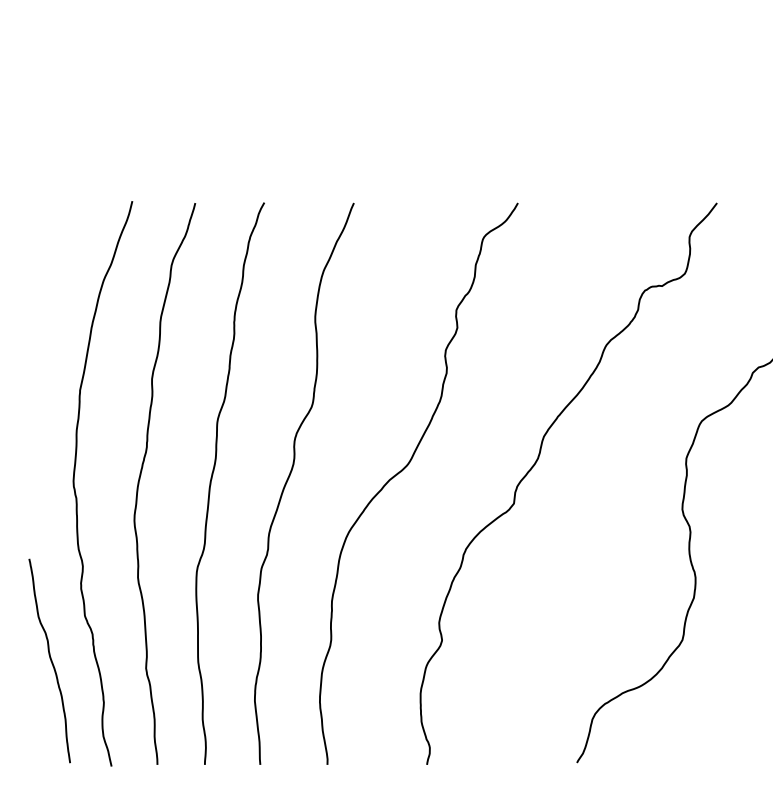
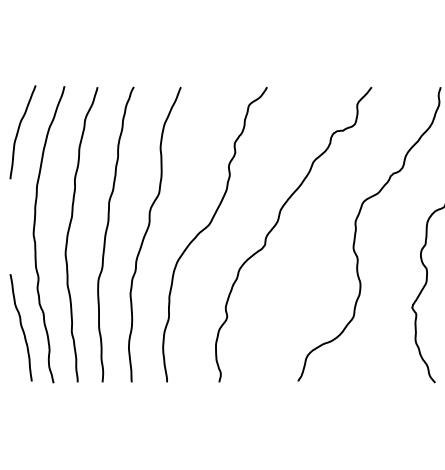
curve: (46, 285) -> (19, 130), added

